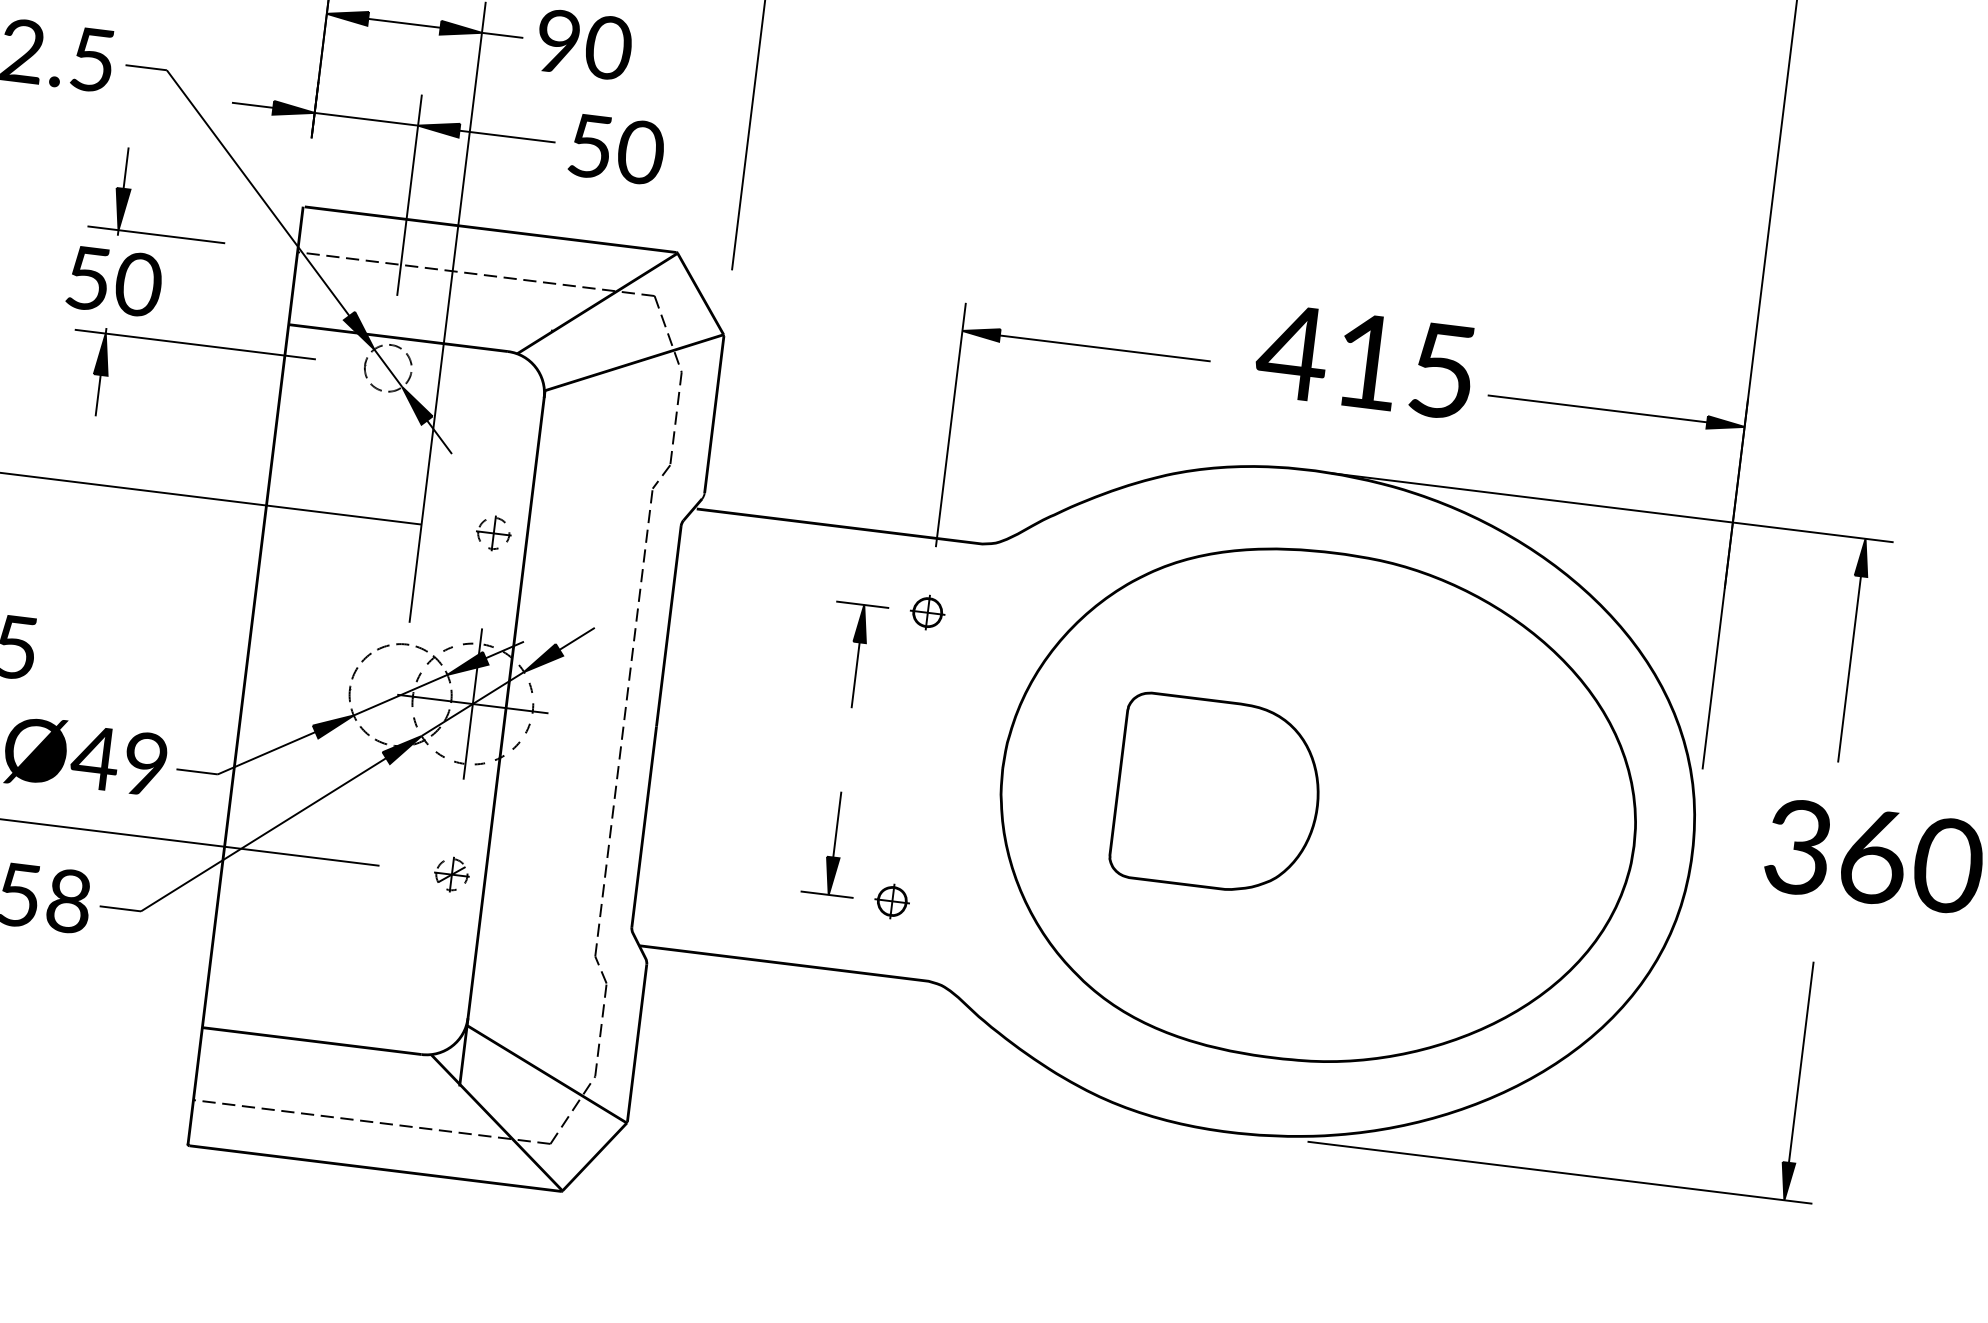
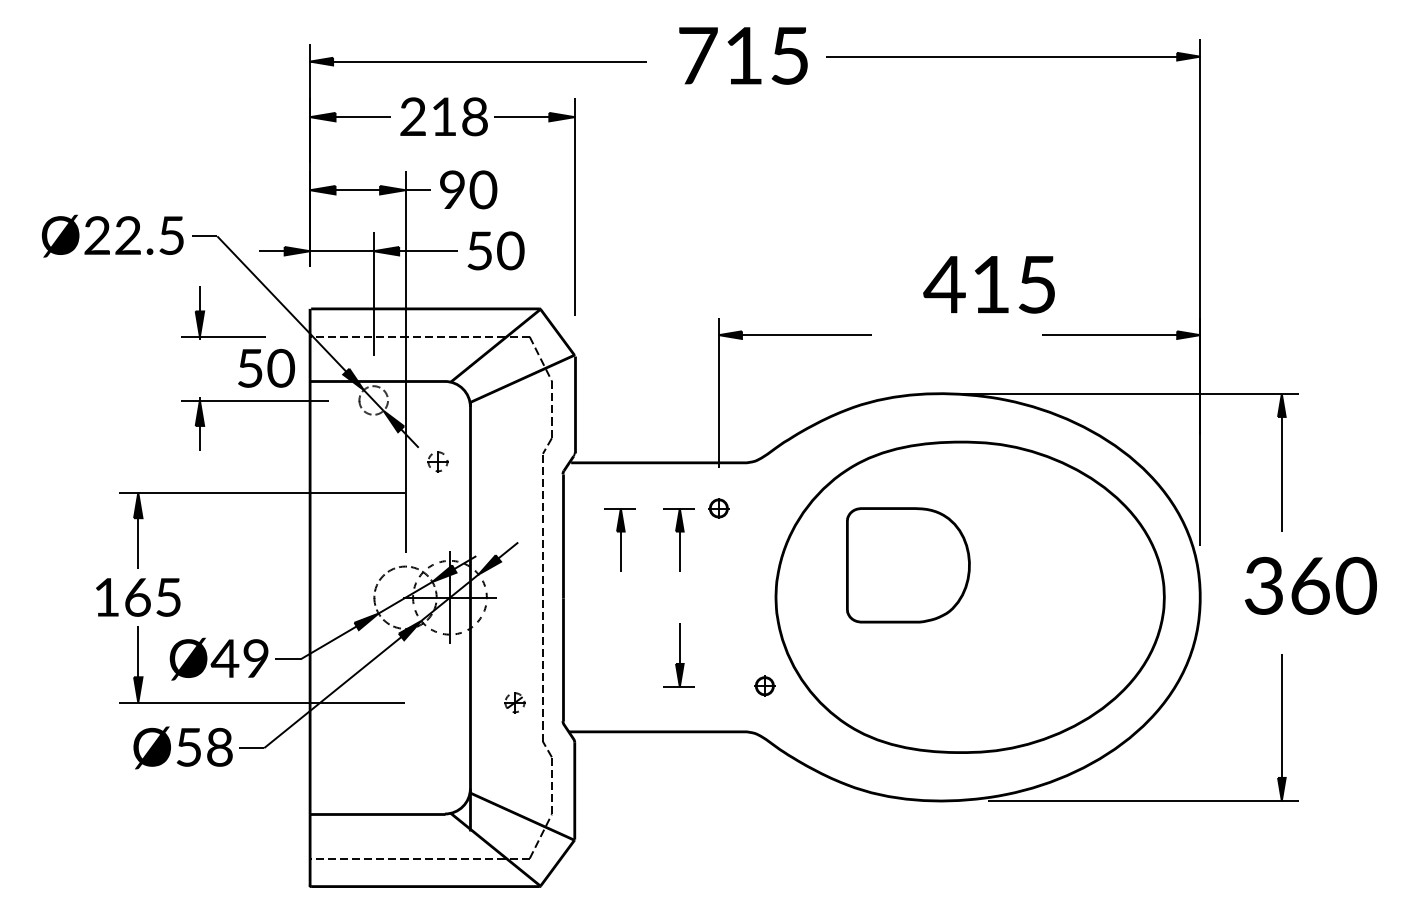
text: (114, 281) -> (266, 368), moved
text: (1363, 360) -> (988, 284), moved
part: (493, 532) -> (437, 461), moved
part: (760, 643) -> (619, 539), added
part: (1218, 795) -> (908, 565), moved
part: (451, 874) -> (514, 702), moved
part: (891, 900) -> (764, 685), moved

